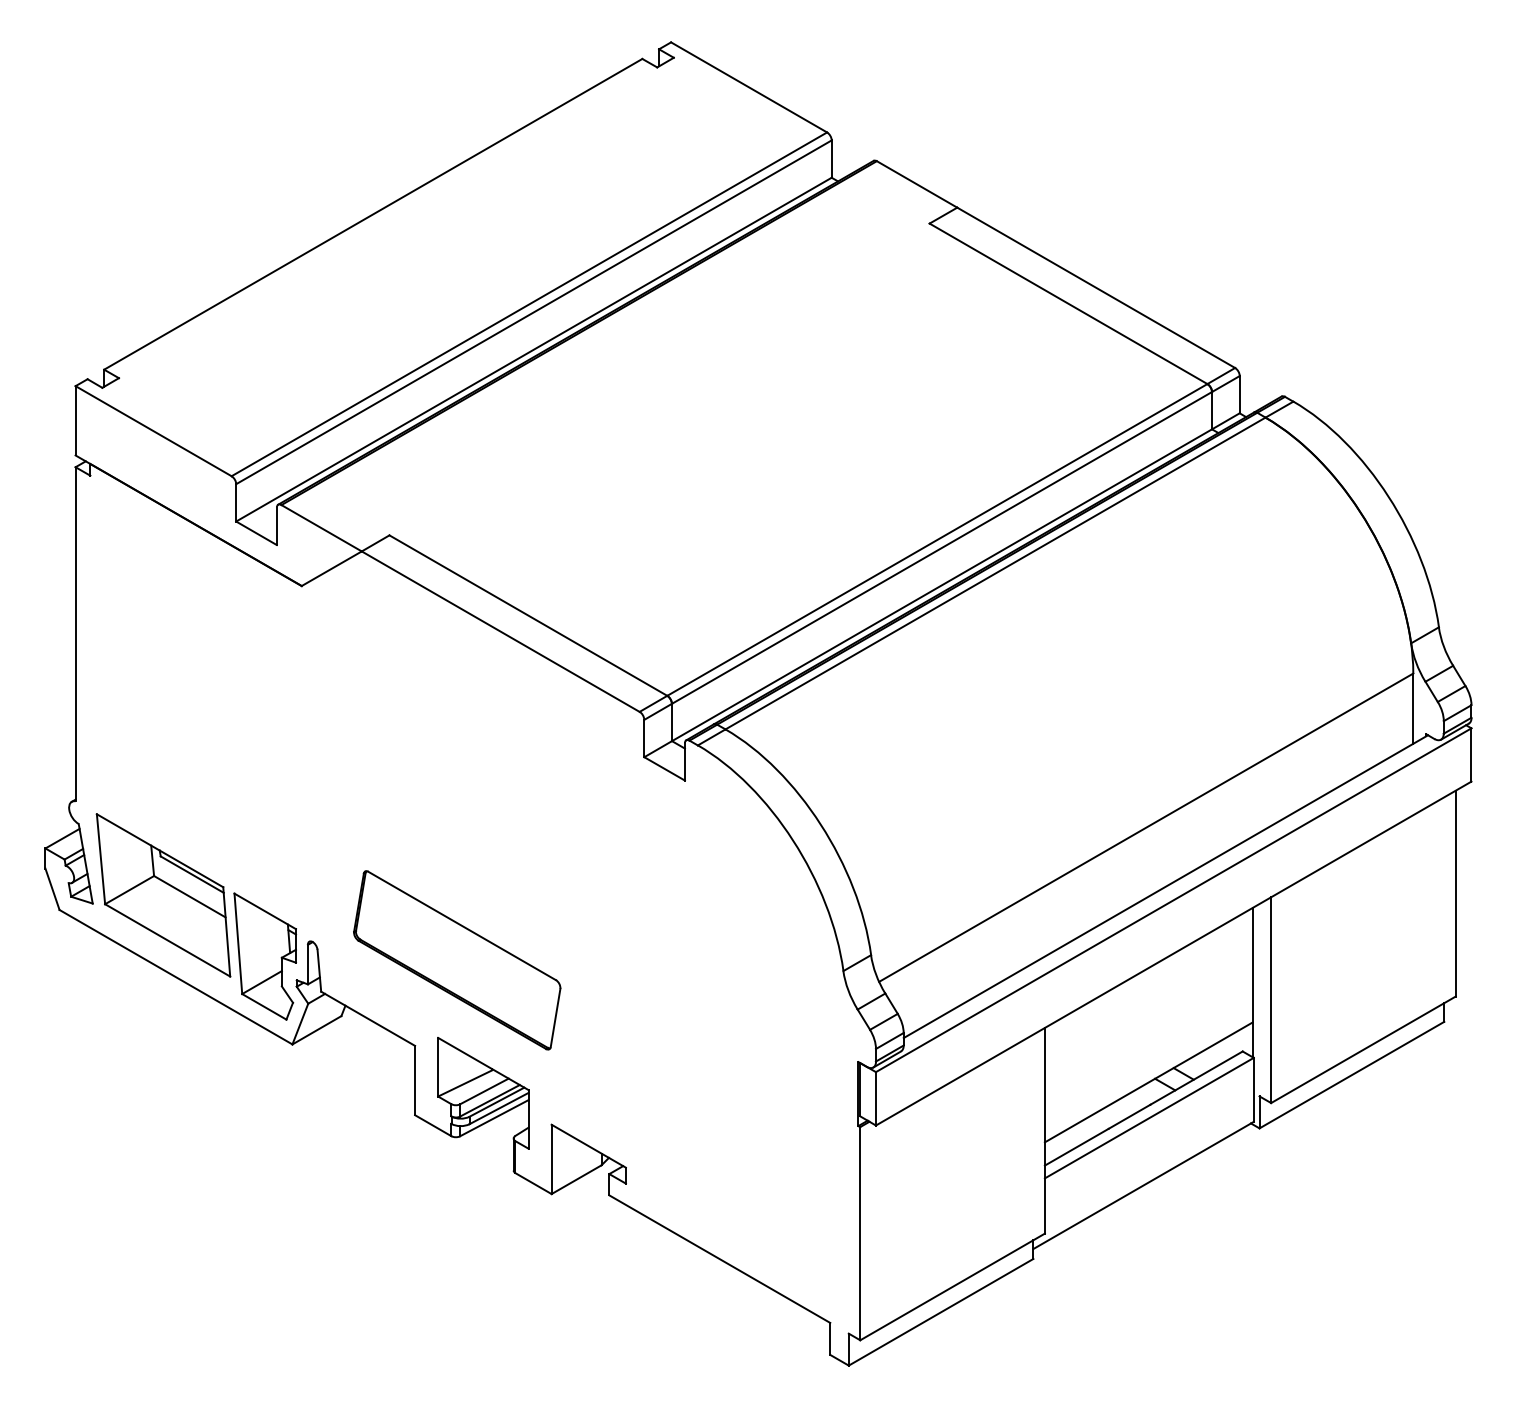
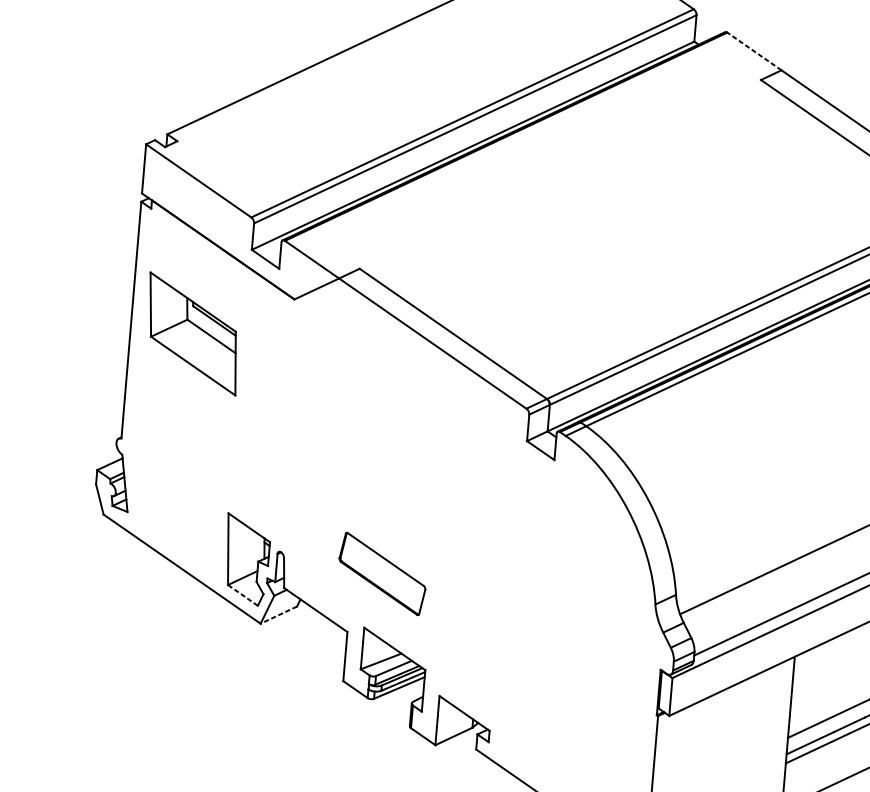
line: (916, 184) -> (754, 51), solid -> dashed
part: (163, 895) -> (192, 334), moved
part: (457, 960) -> (382, 574), size x0.6
line: (264, 1006) -> (243, 595), solid -> dashed
line: (316, 1030) -> (278, 615), solid -> dashed

